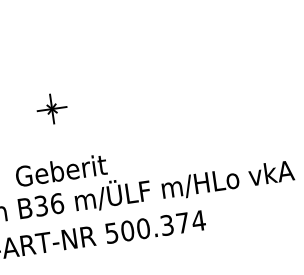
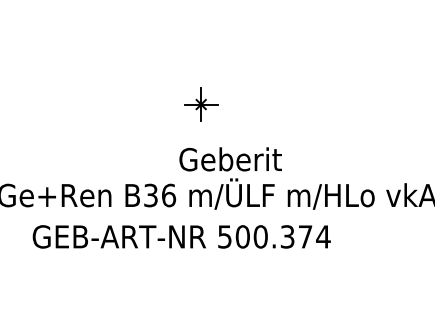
part: (52, 108) -> (201, 104), moved
text: (61, 170) -> (230, 159), moved

